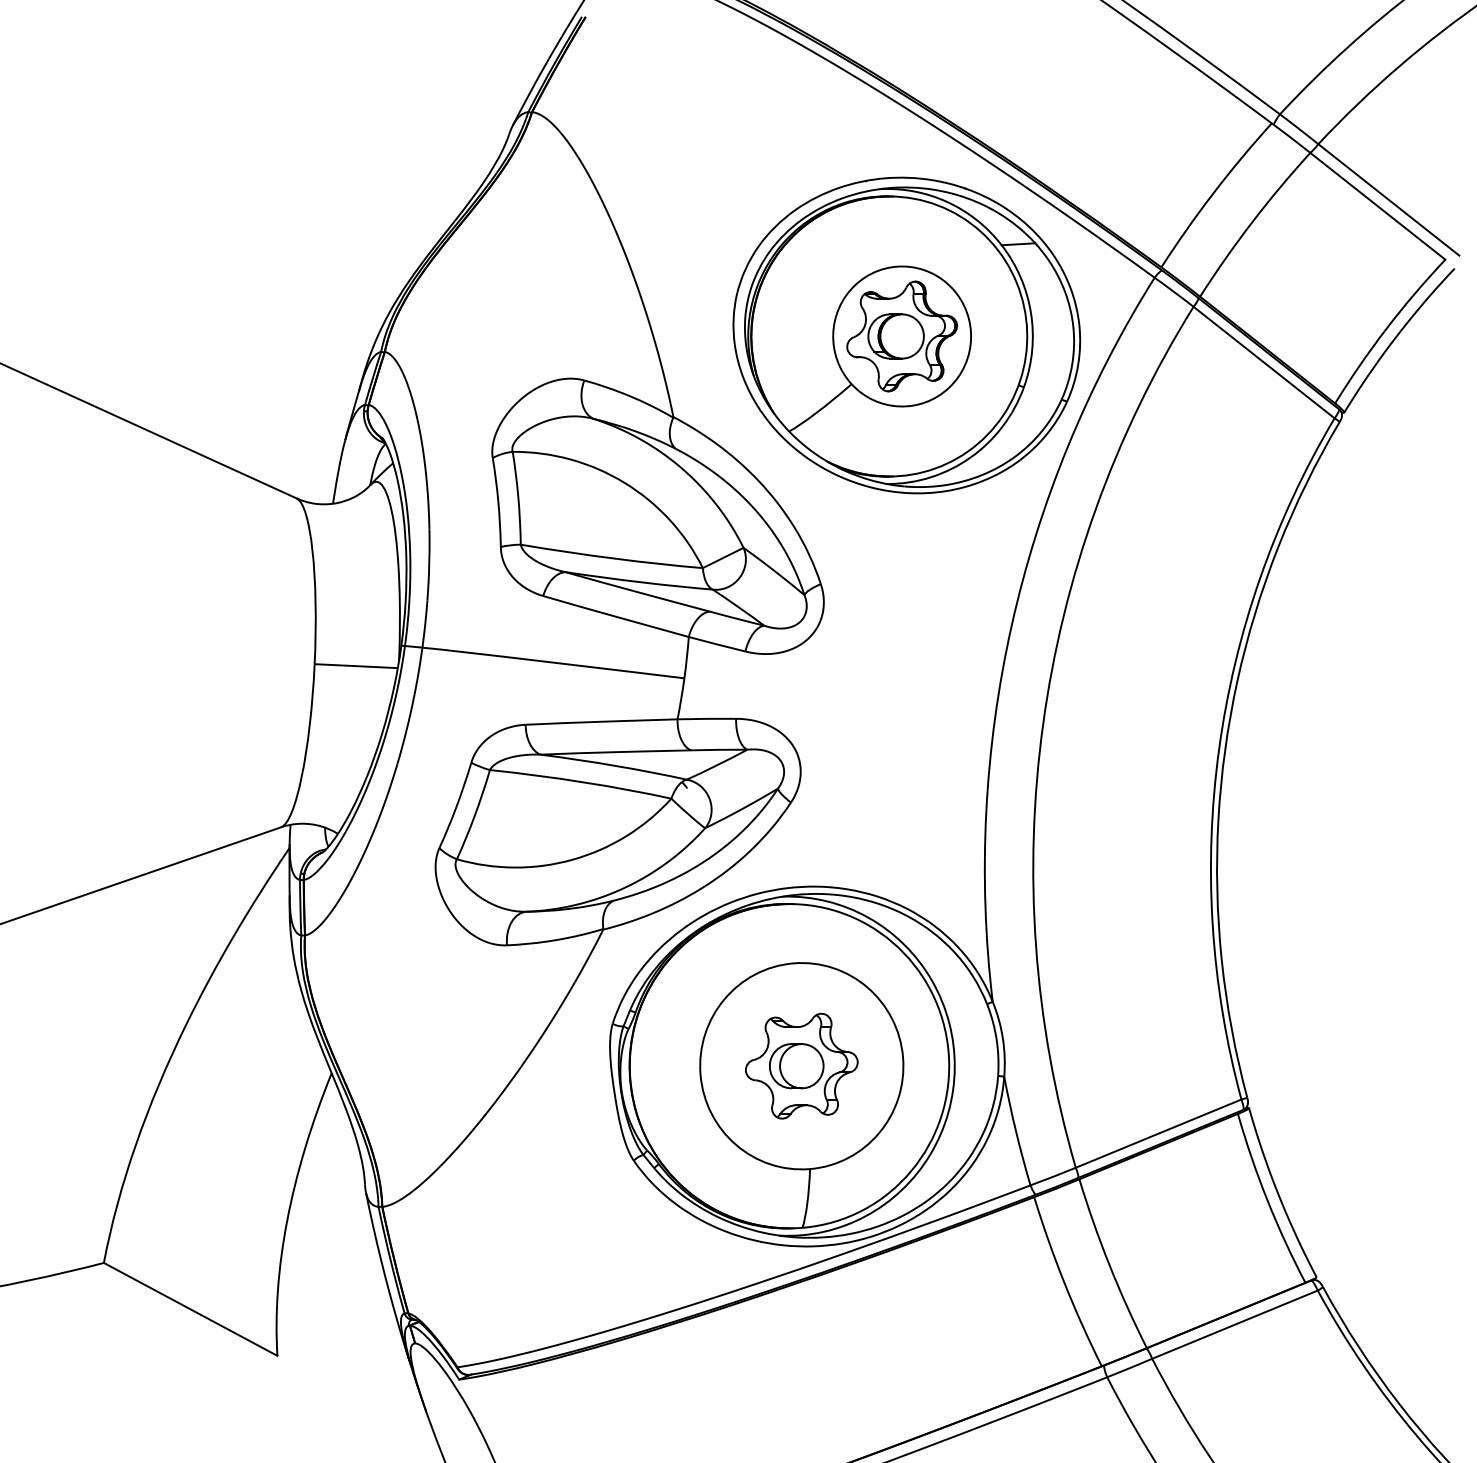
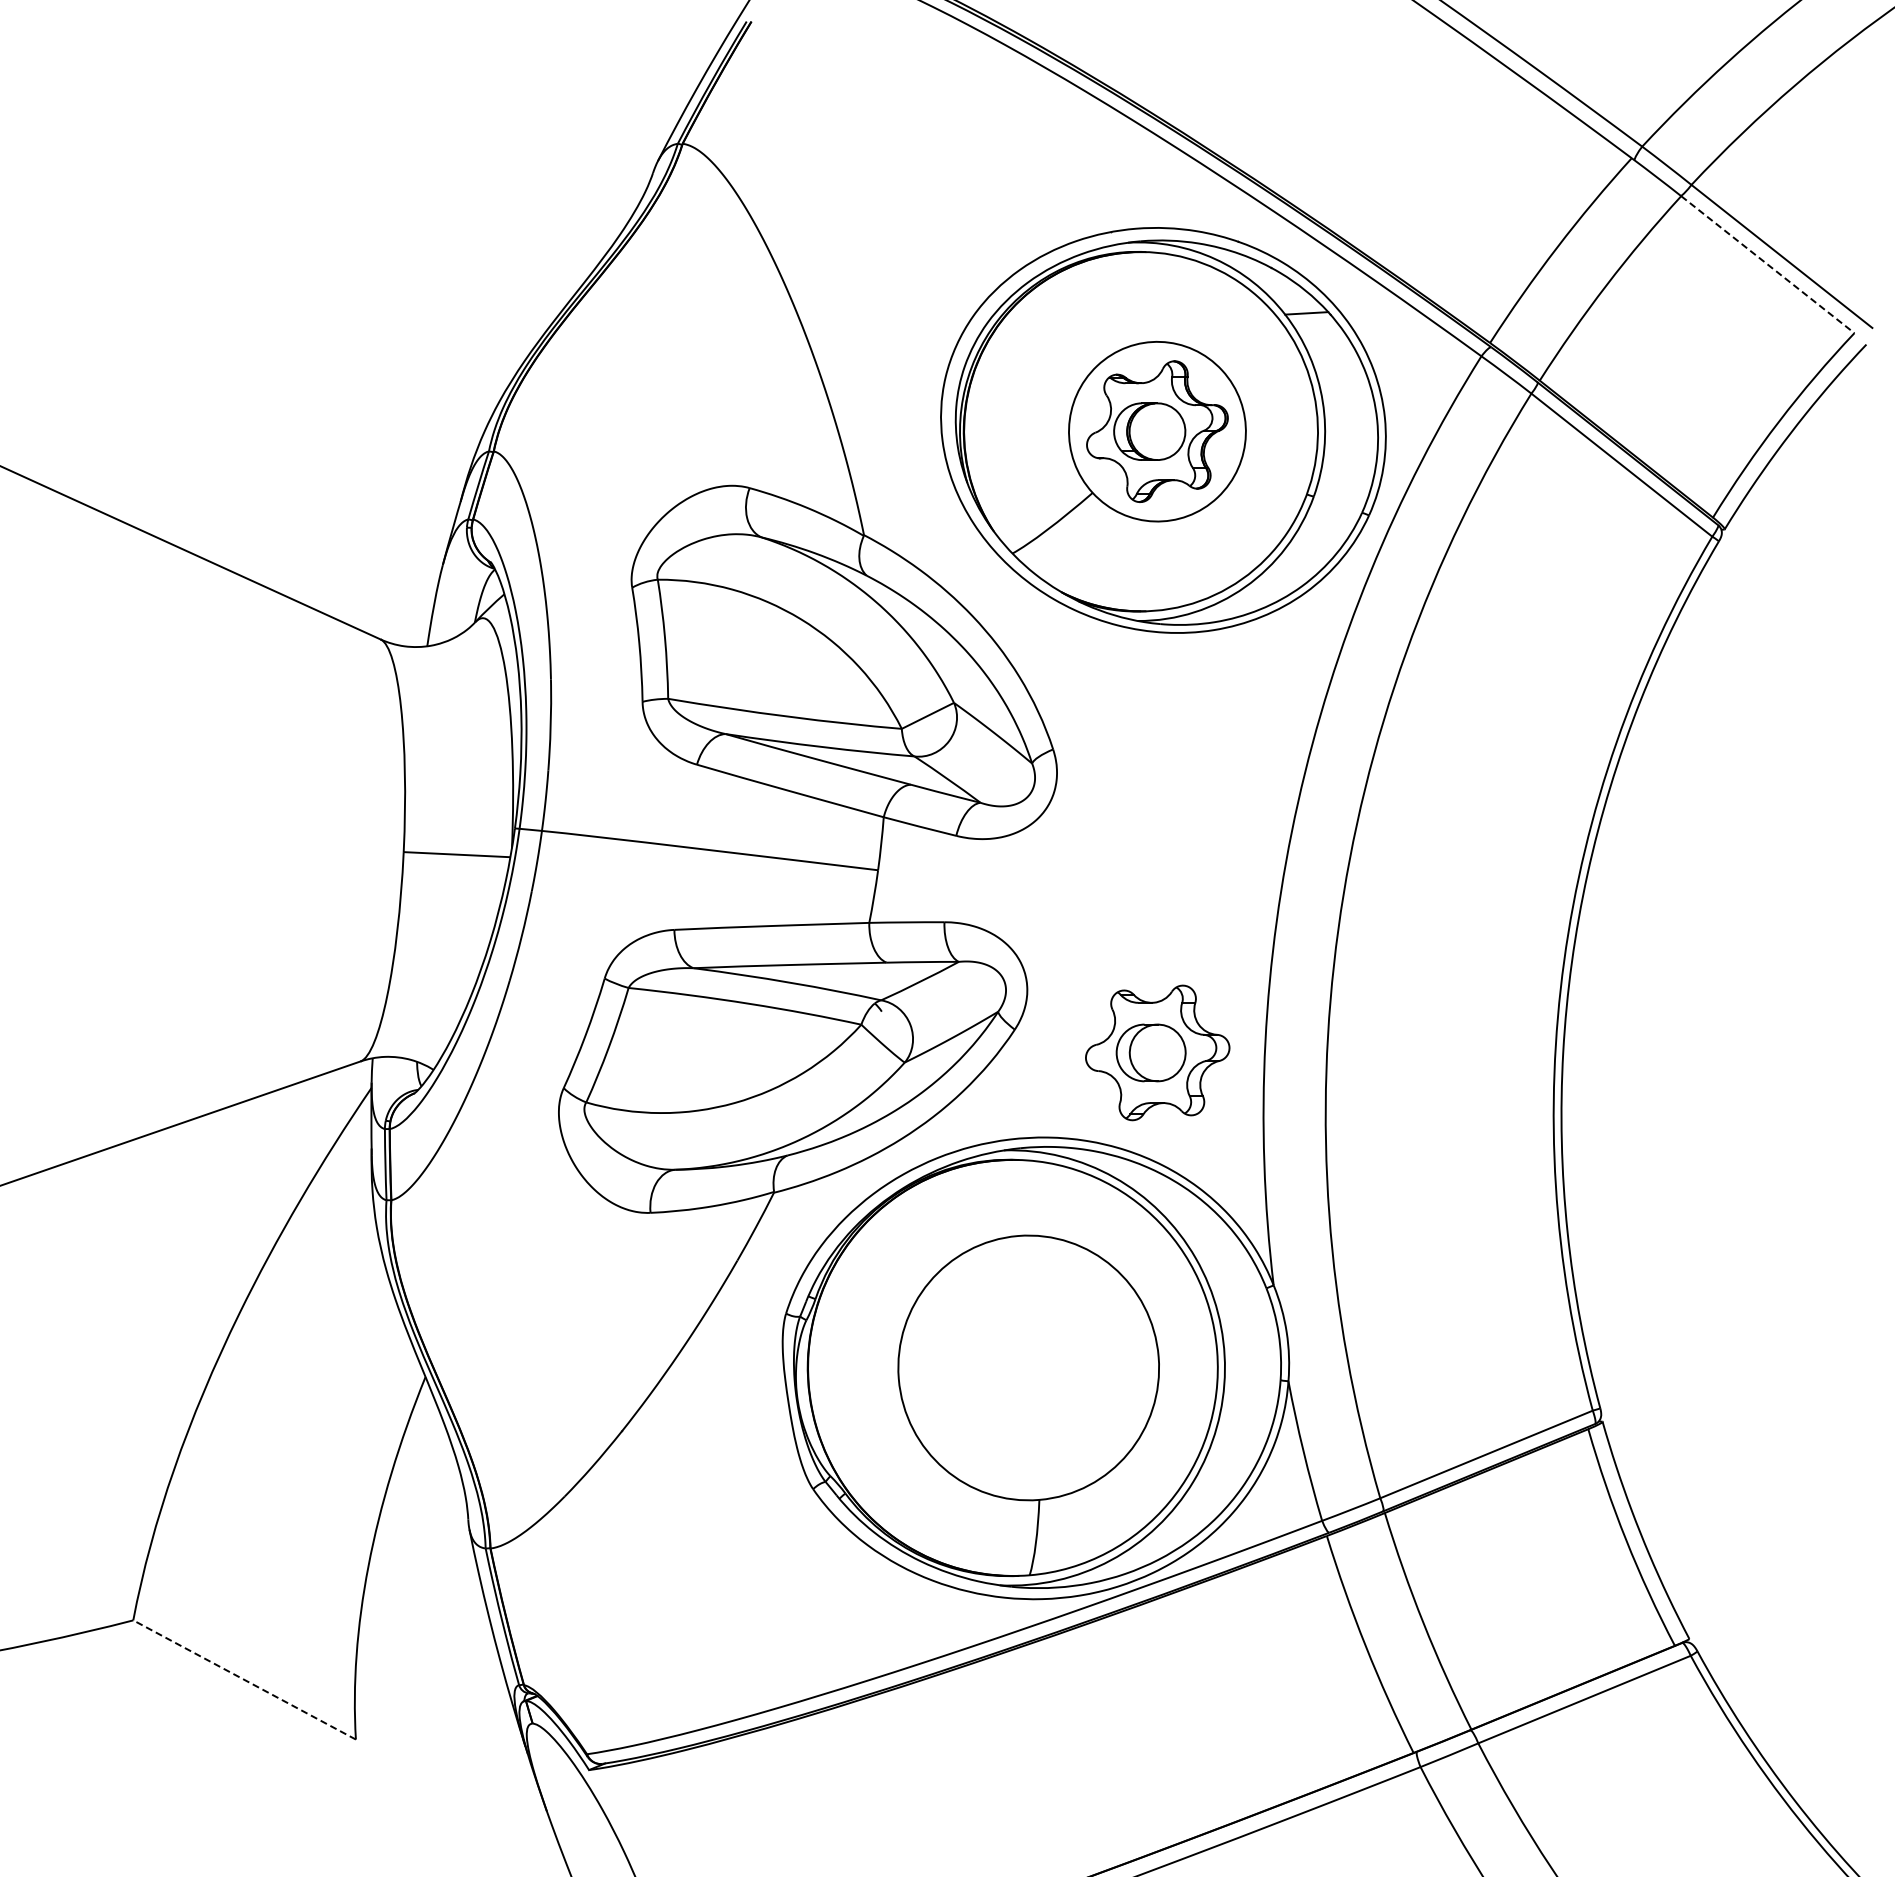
line: (1378, 206) -> (1768, 264), solid -> dashed
part: (801, 1065) -> (1157, 1052), moved
line: (190, 1309) -> (244, 1679), solid -> dashed

